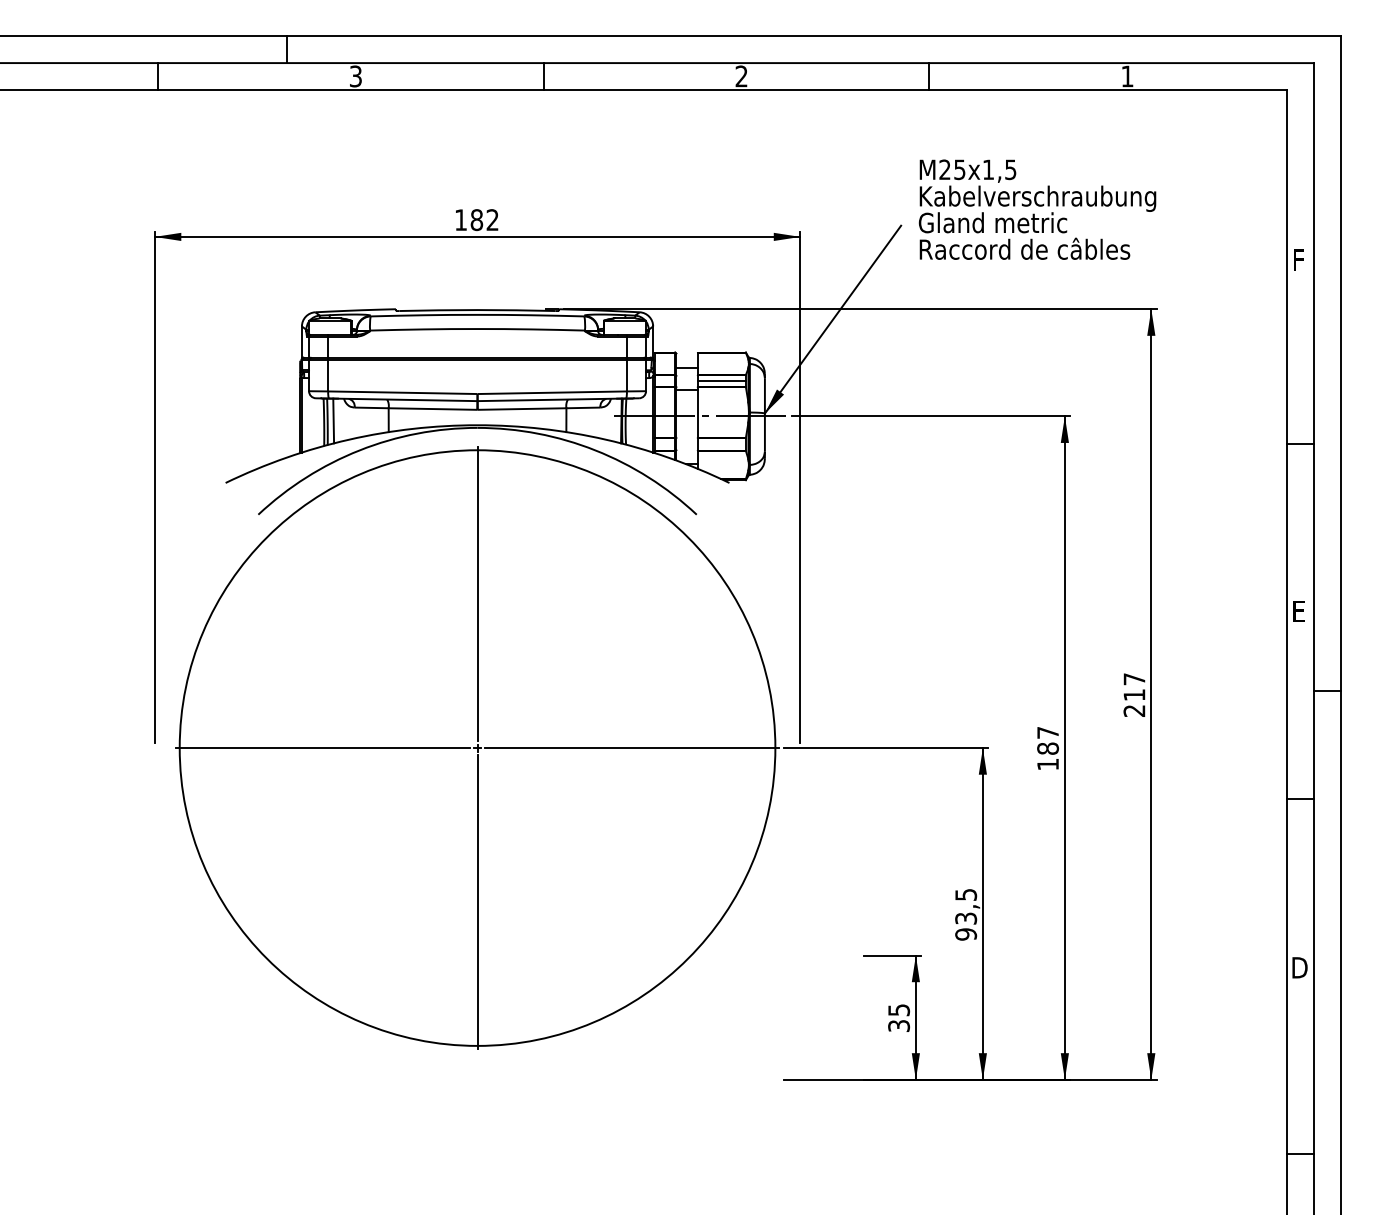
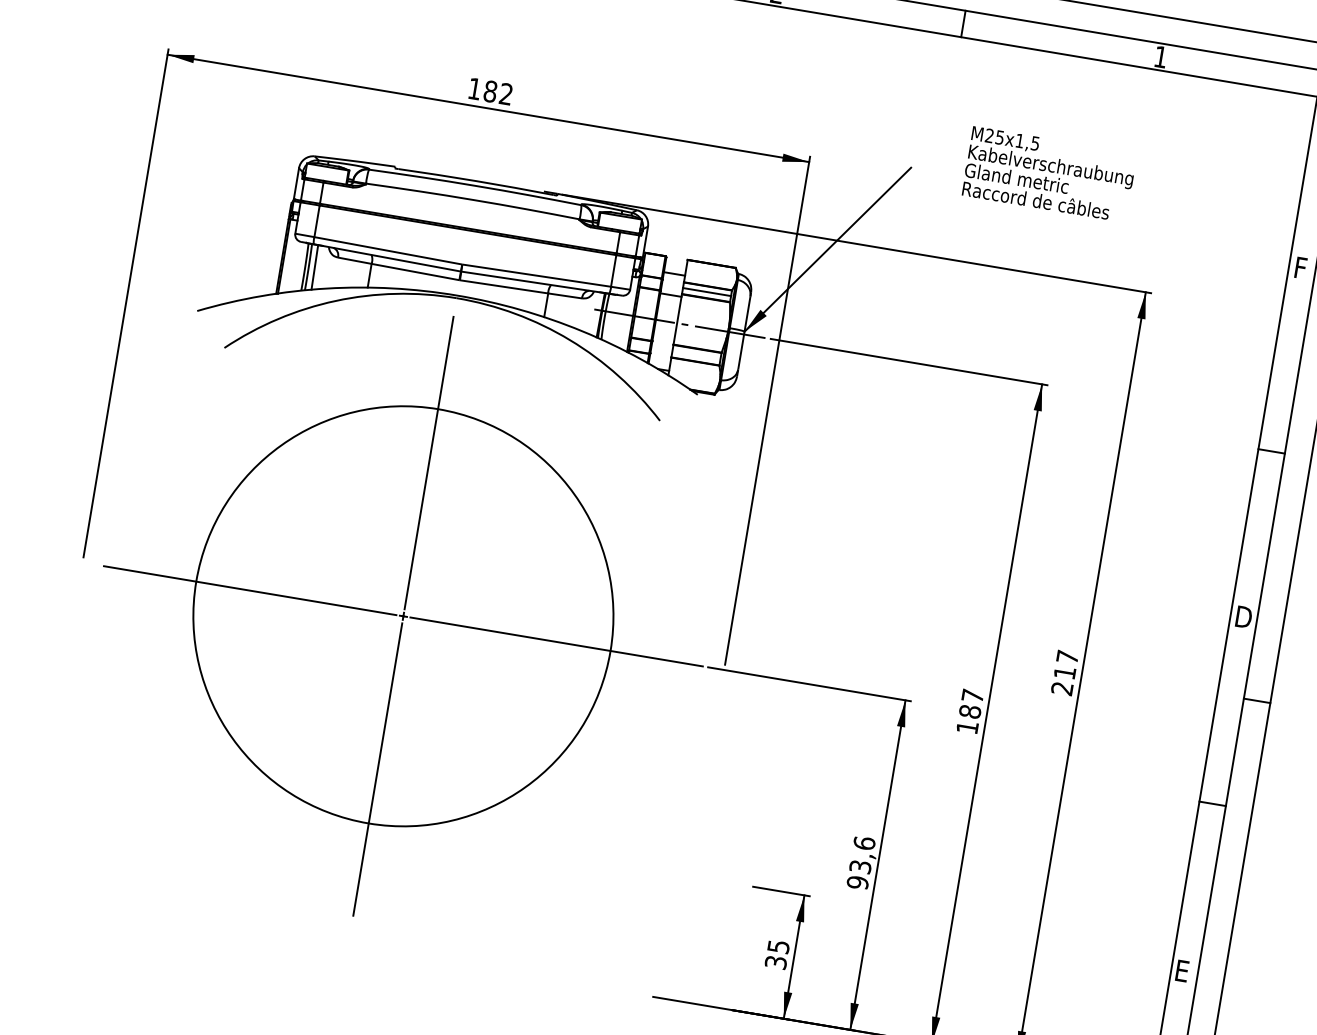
part: (1037, 209) -> (1049, 174), size x0.7
text: (1300, 610) -> (1243, 616), E -> D
circle: (477, 747) -> (403, 615), size x0.7
text: (966, 894) -> (864, 843), 93,5 -> 93,6
text: (1299, 967) -> (1183, 970), D -> E

